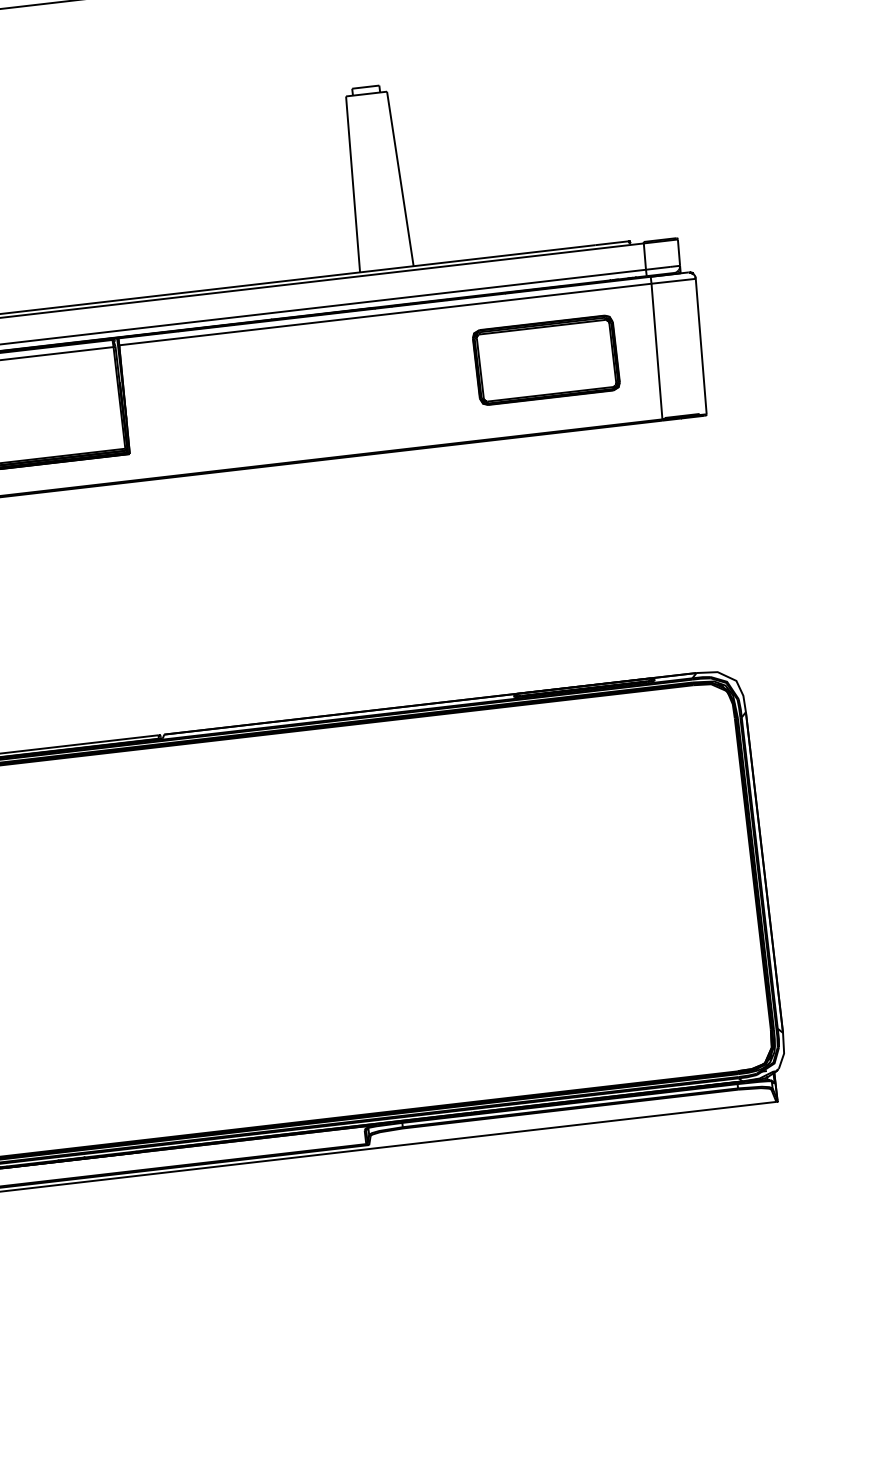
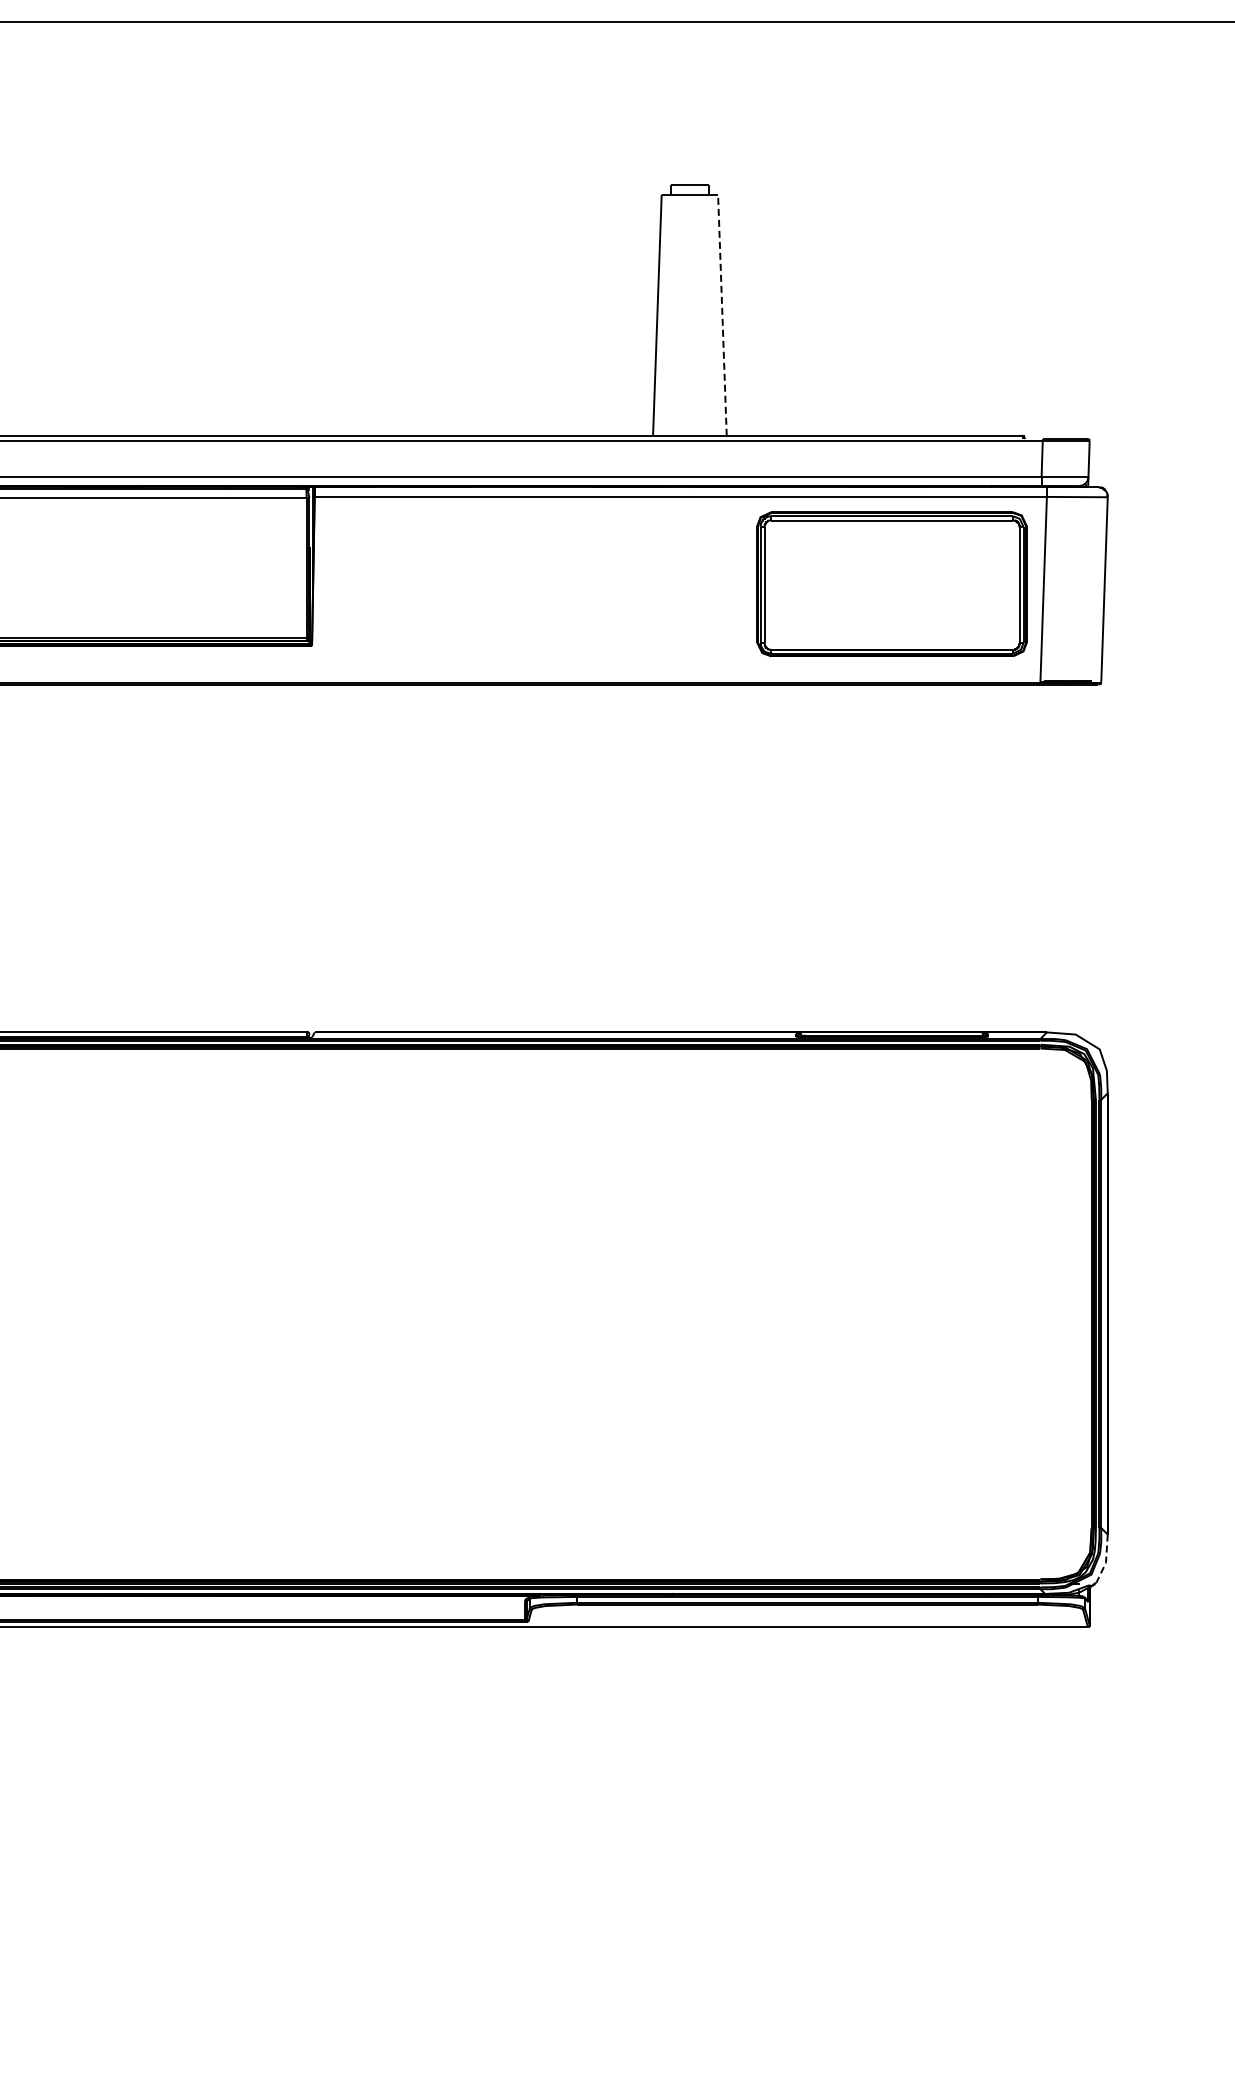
line: (400, 179) -> (722, 315), solid -> dashed
part: (546, 360) -> (892, 584), size x1.4
line: (784, 1051) -> (1106, 1560), solid -> dashed

